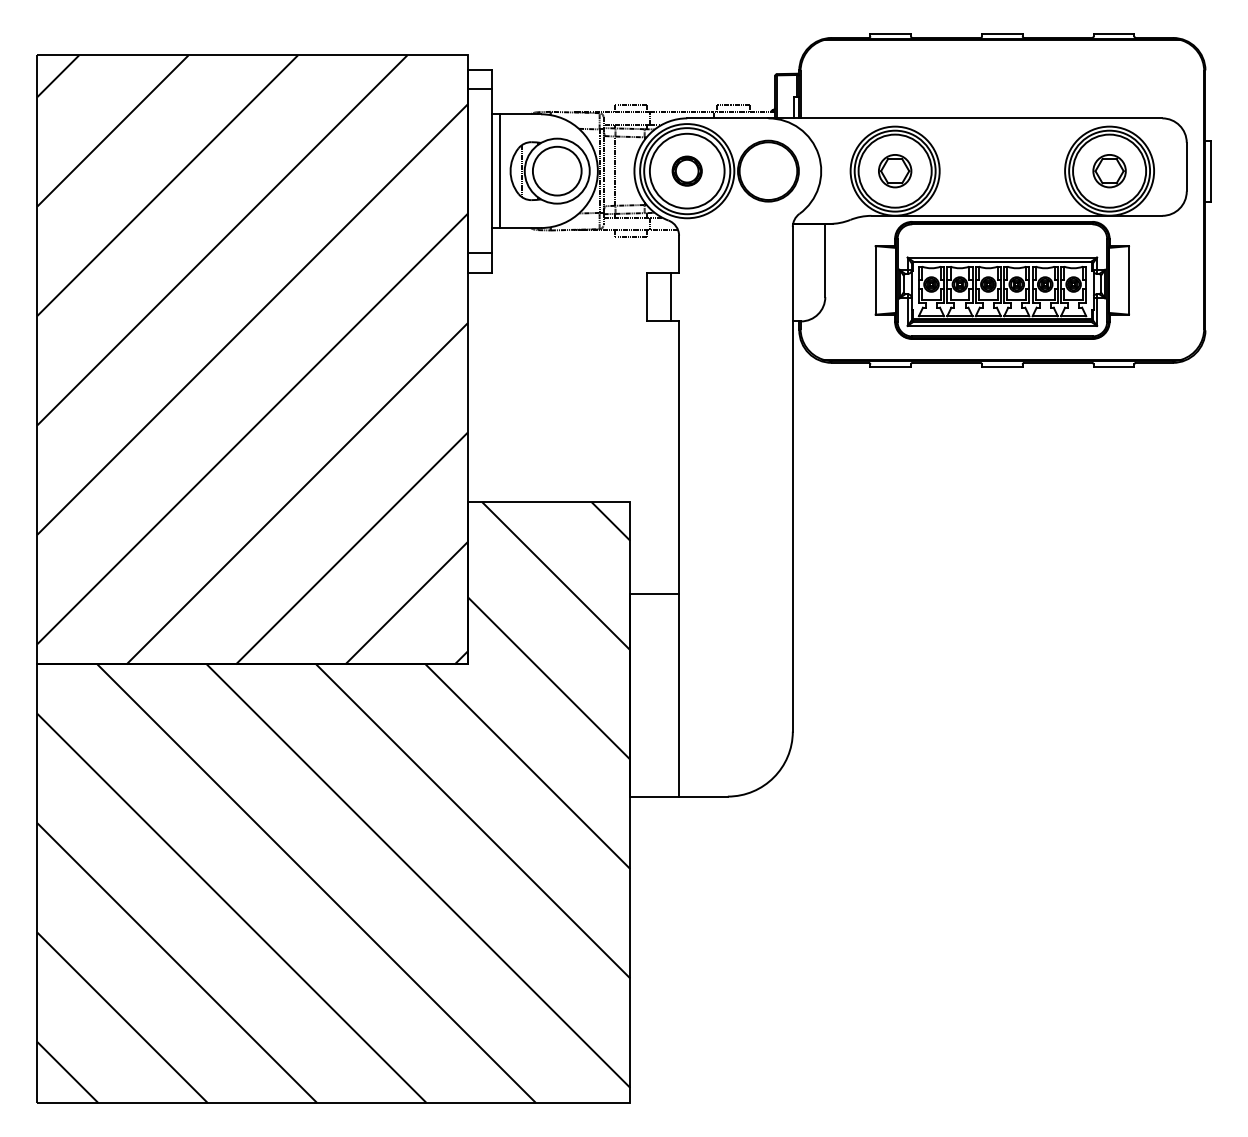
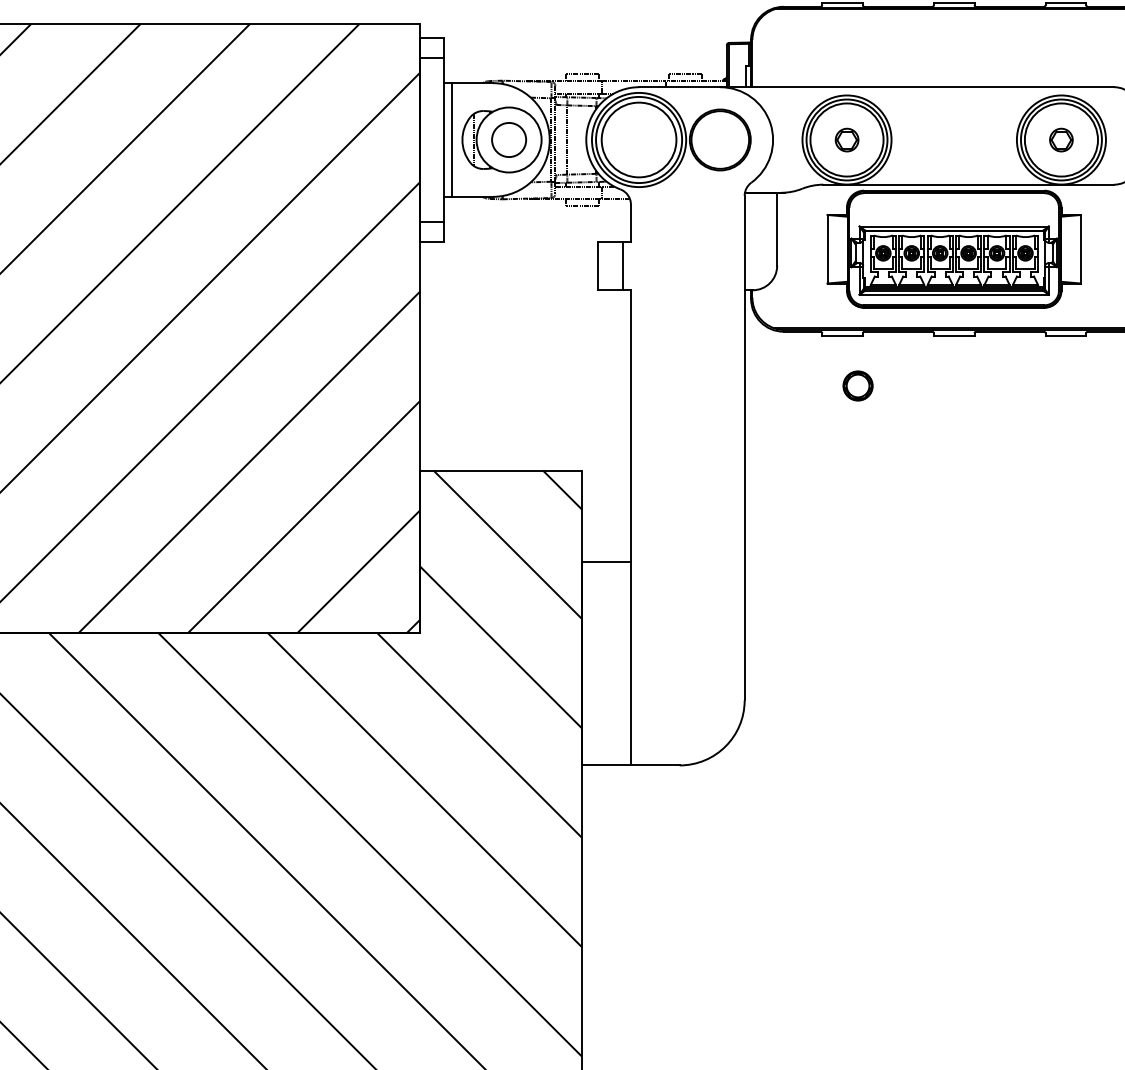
circle: (556, 170) -> (508, 139), size x0.7
part: (686, 170) -> (857, 385), moved
part: (895, 171) -> (847, 140), size x0.7
part: (1109, 171) -> (1061, 140), size x0.7

